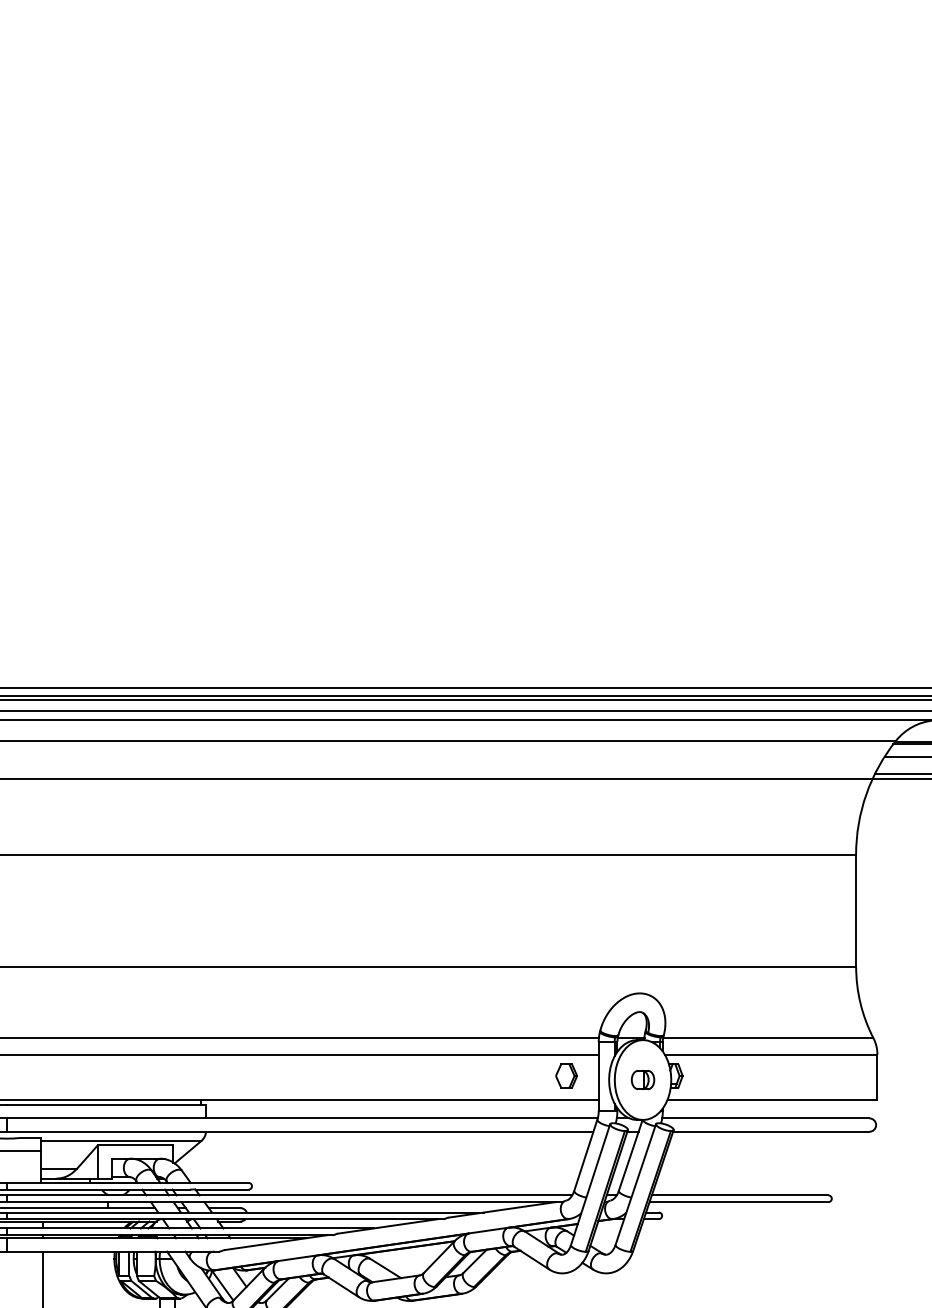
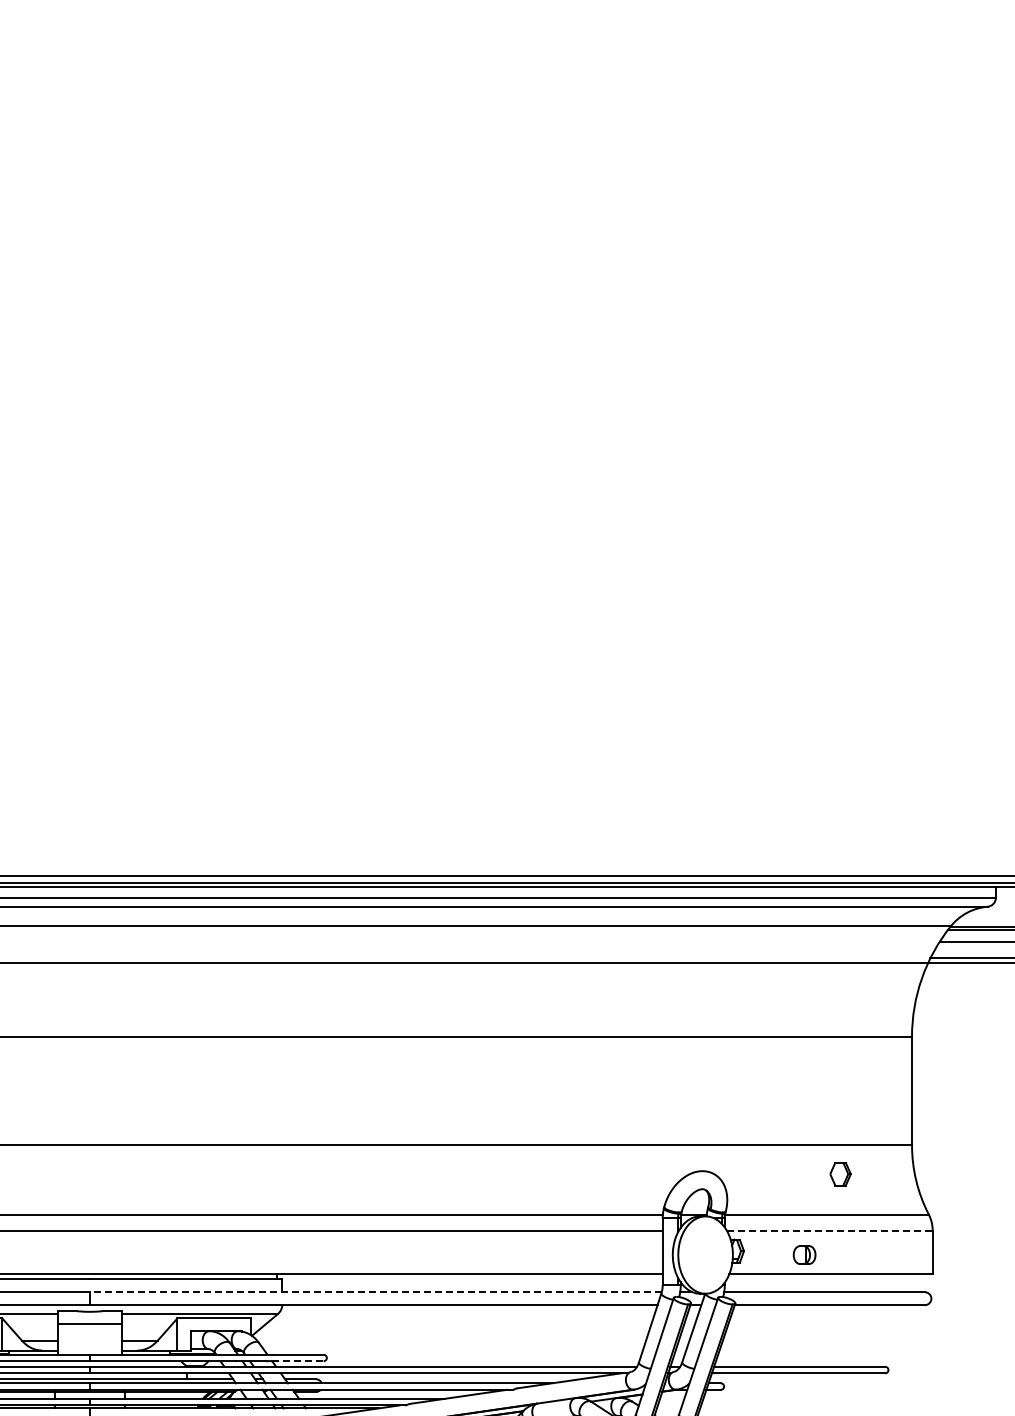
line: (770, 1054) -> (829, 1230), solid -> dashed
part: (566, 1076) -> (840, 1174), moved
part: (642, 1079) -> (804, 1254), moved
line: (302, 1118) -> (375, 1292), solid -> dashed
line: (221, 1189) -> (297, 1361), solid -> dashed

